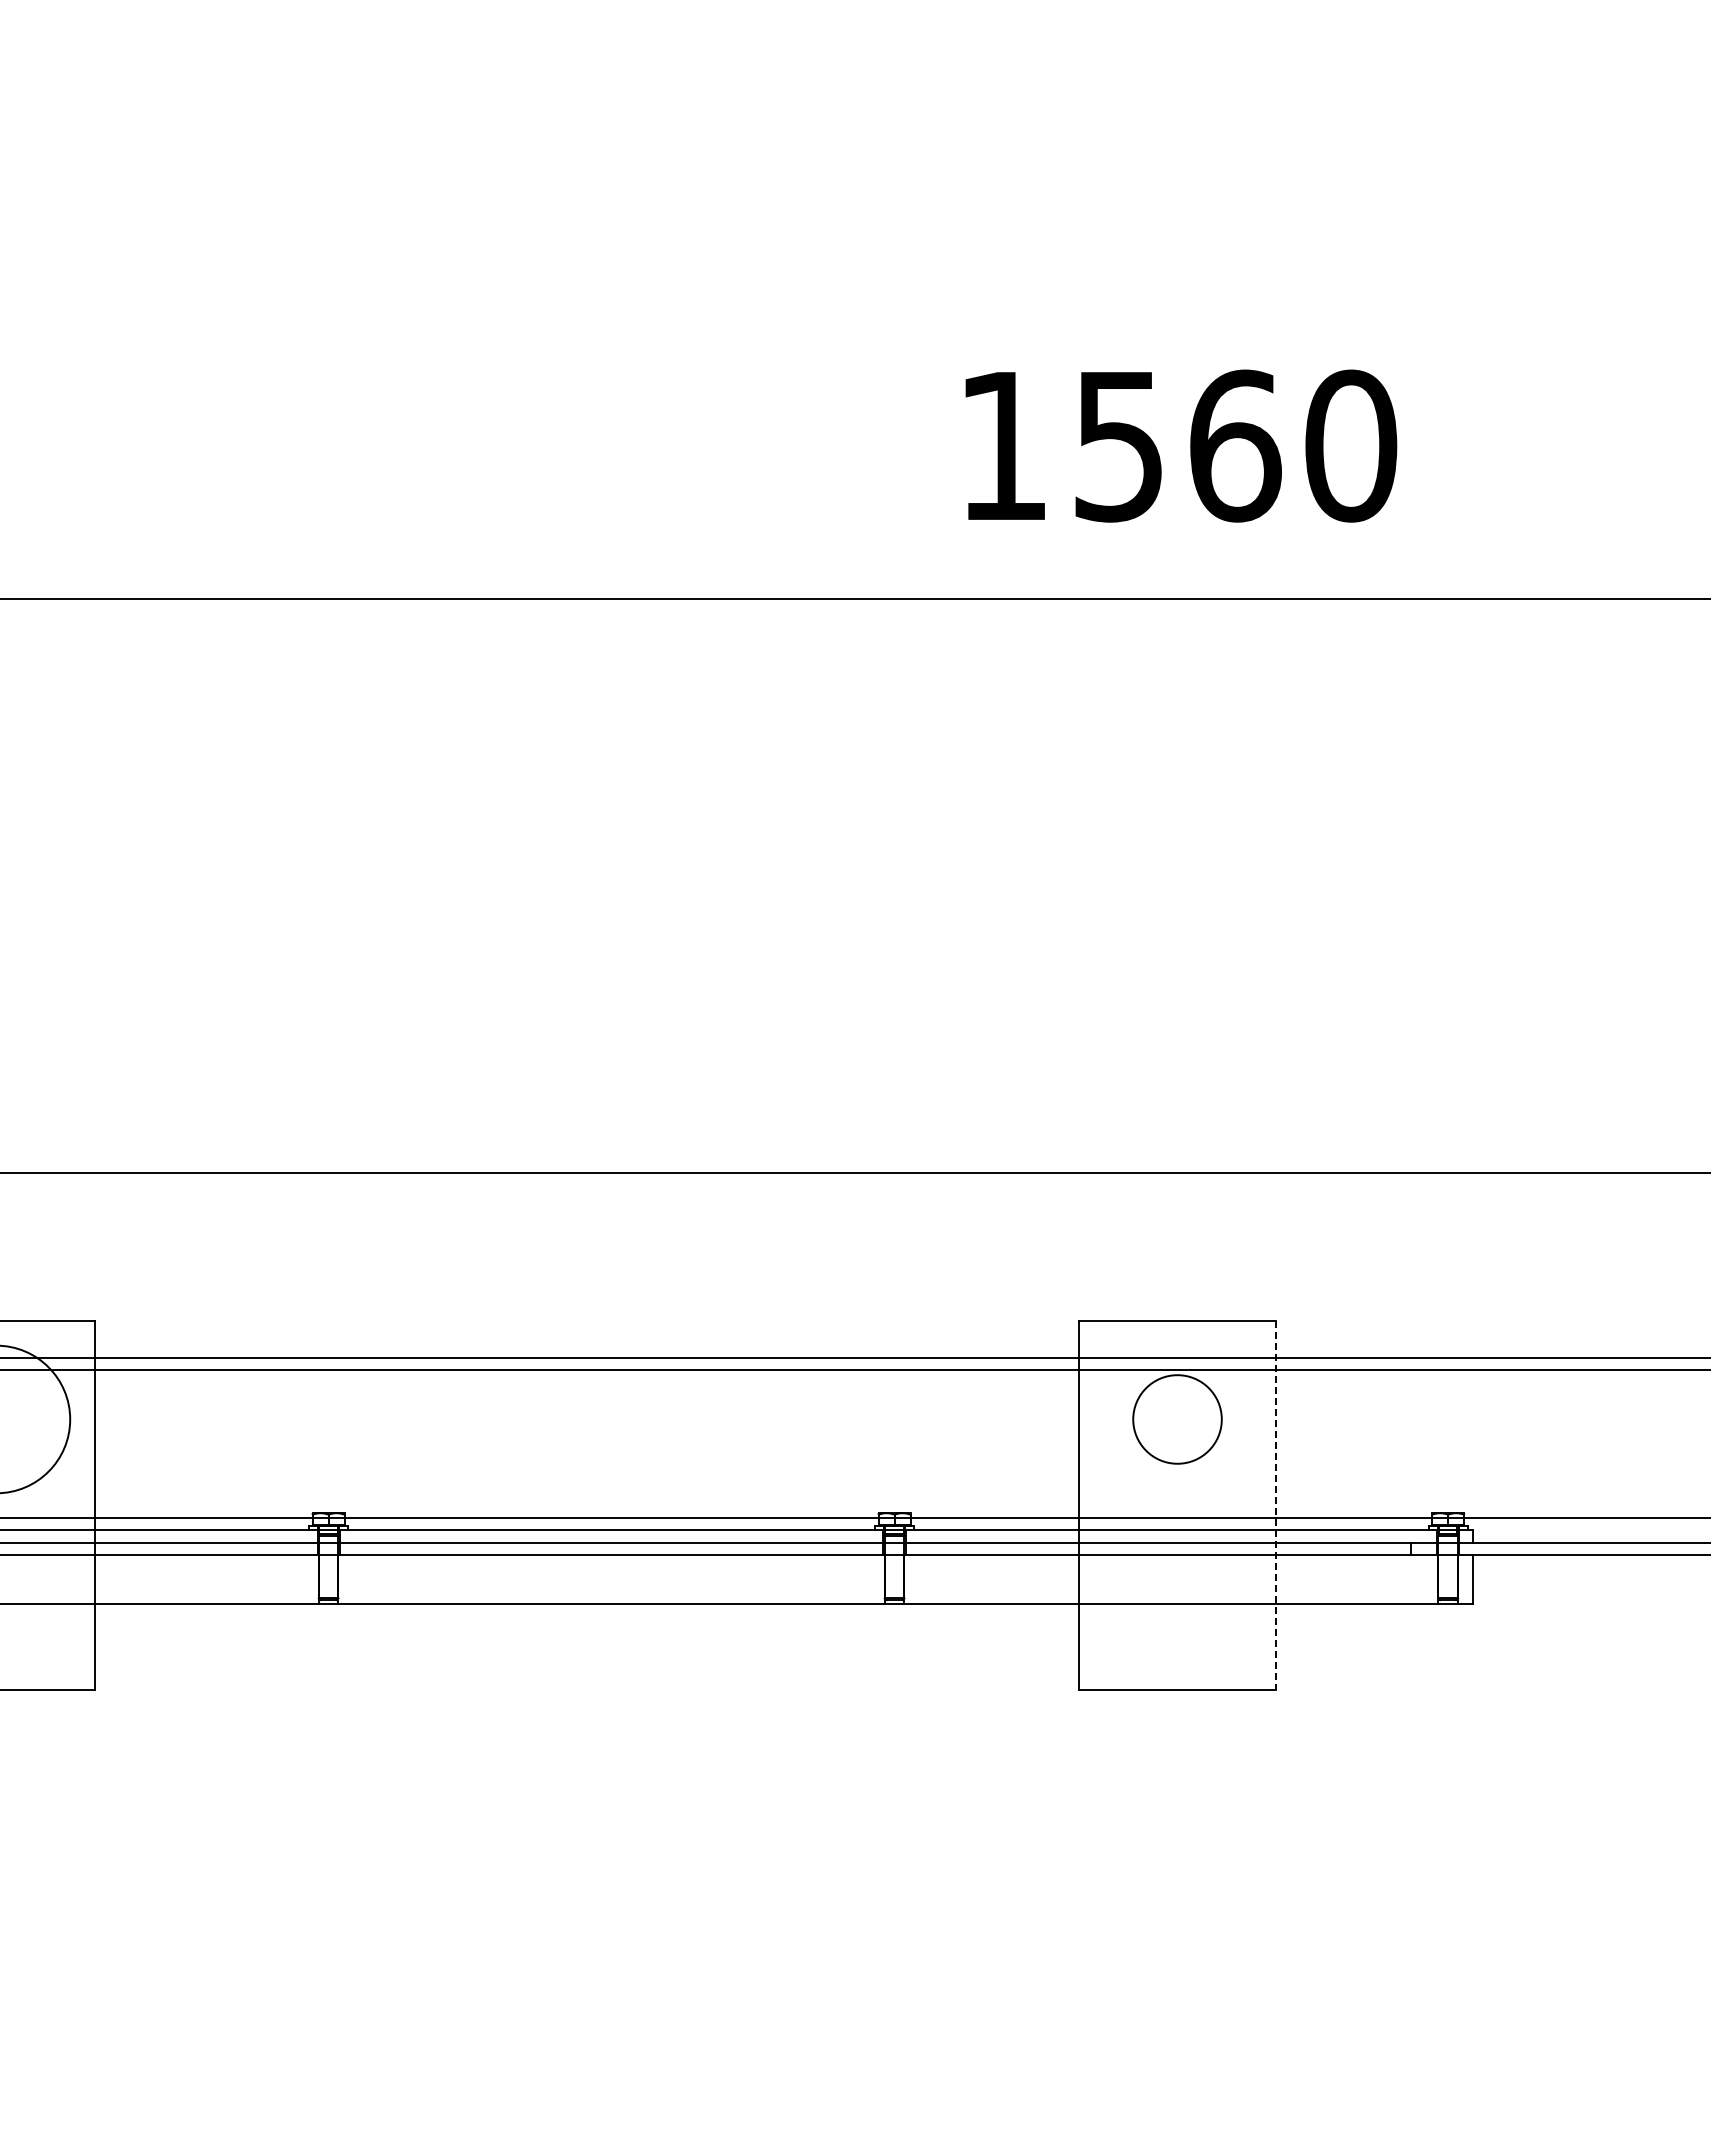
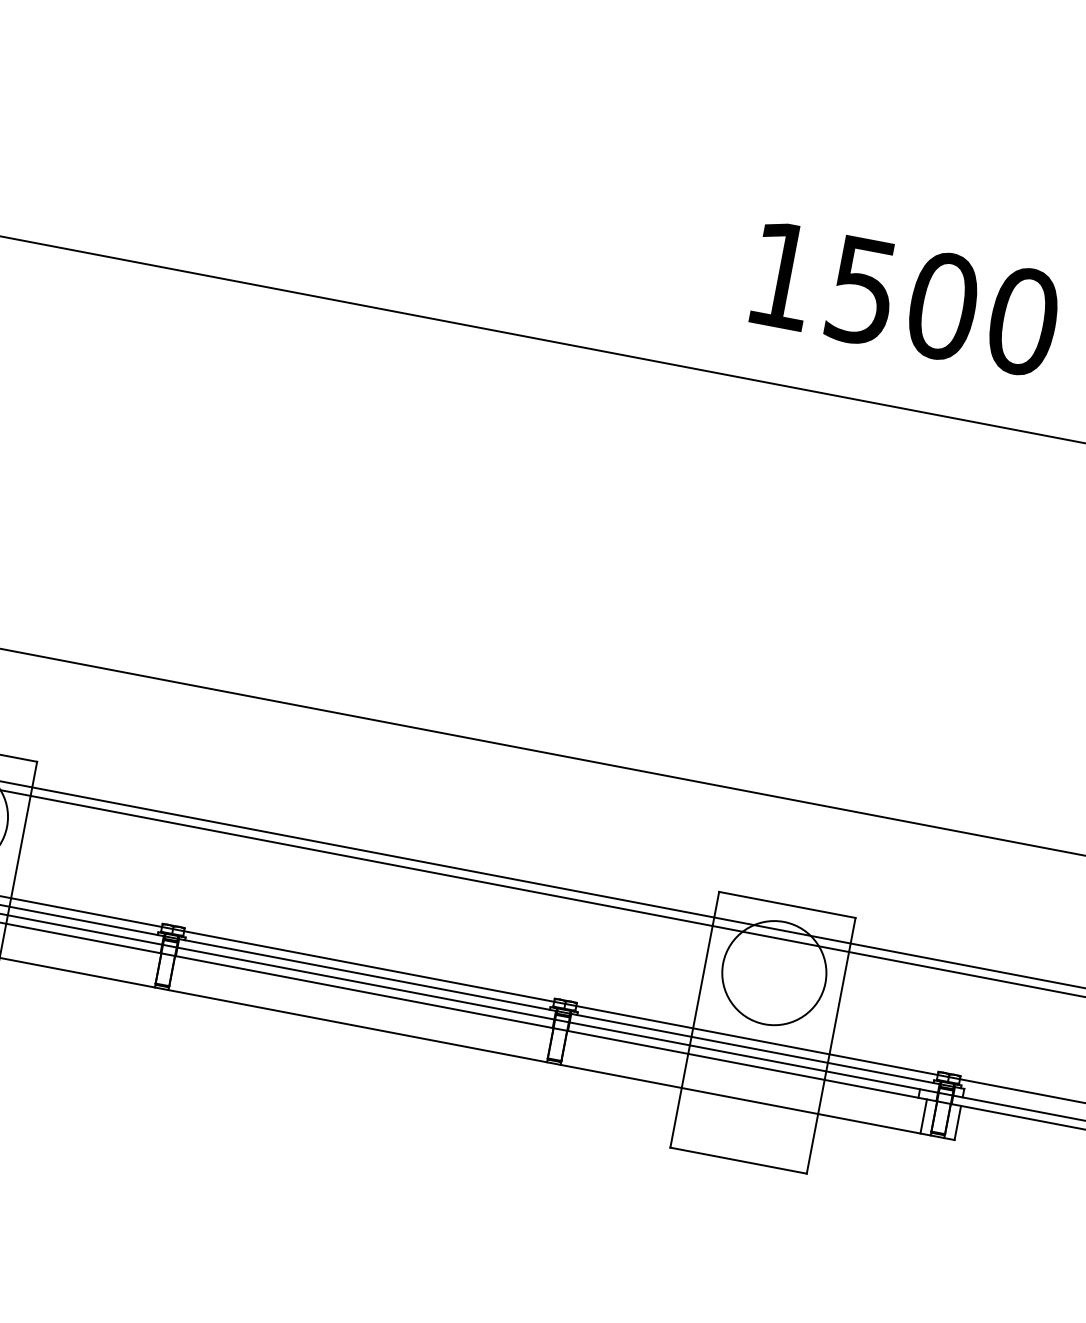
text: (1235, 445) -> (943, 305), 1560 -> 1500
circle: (1177, 1419) -> (774, 973), size x1.67
line: (1275, 1505) -> (830, 1045), dashed -> solid
line: (1423, 1579) -> (923, 1116), added

